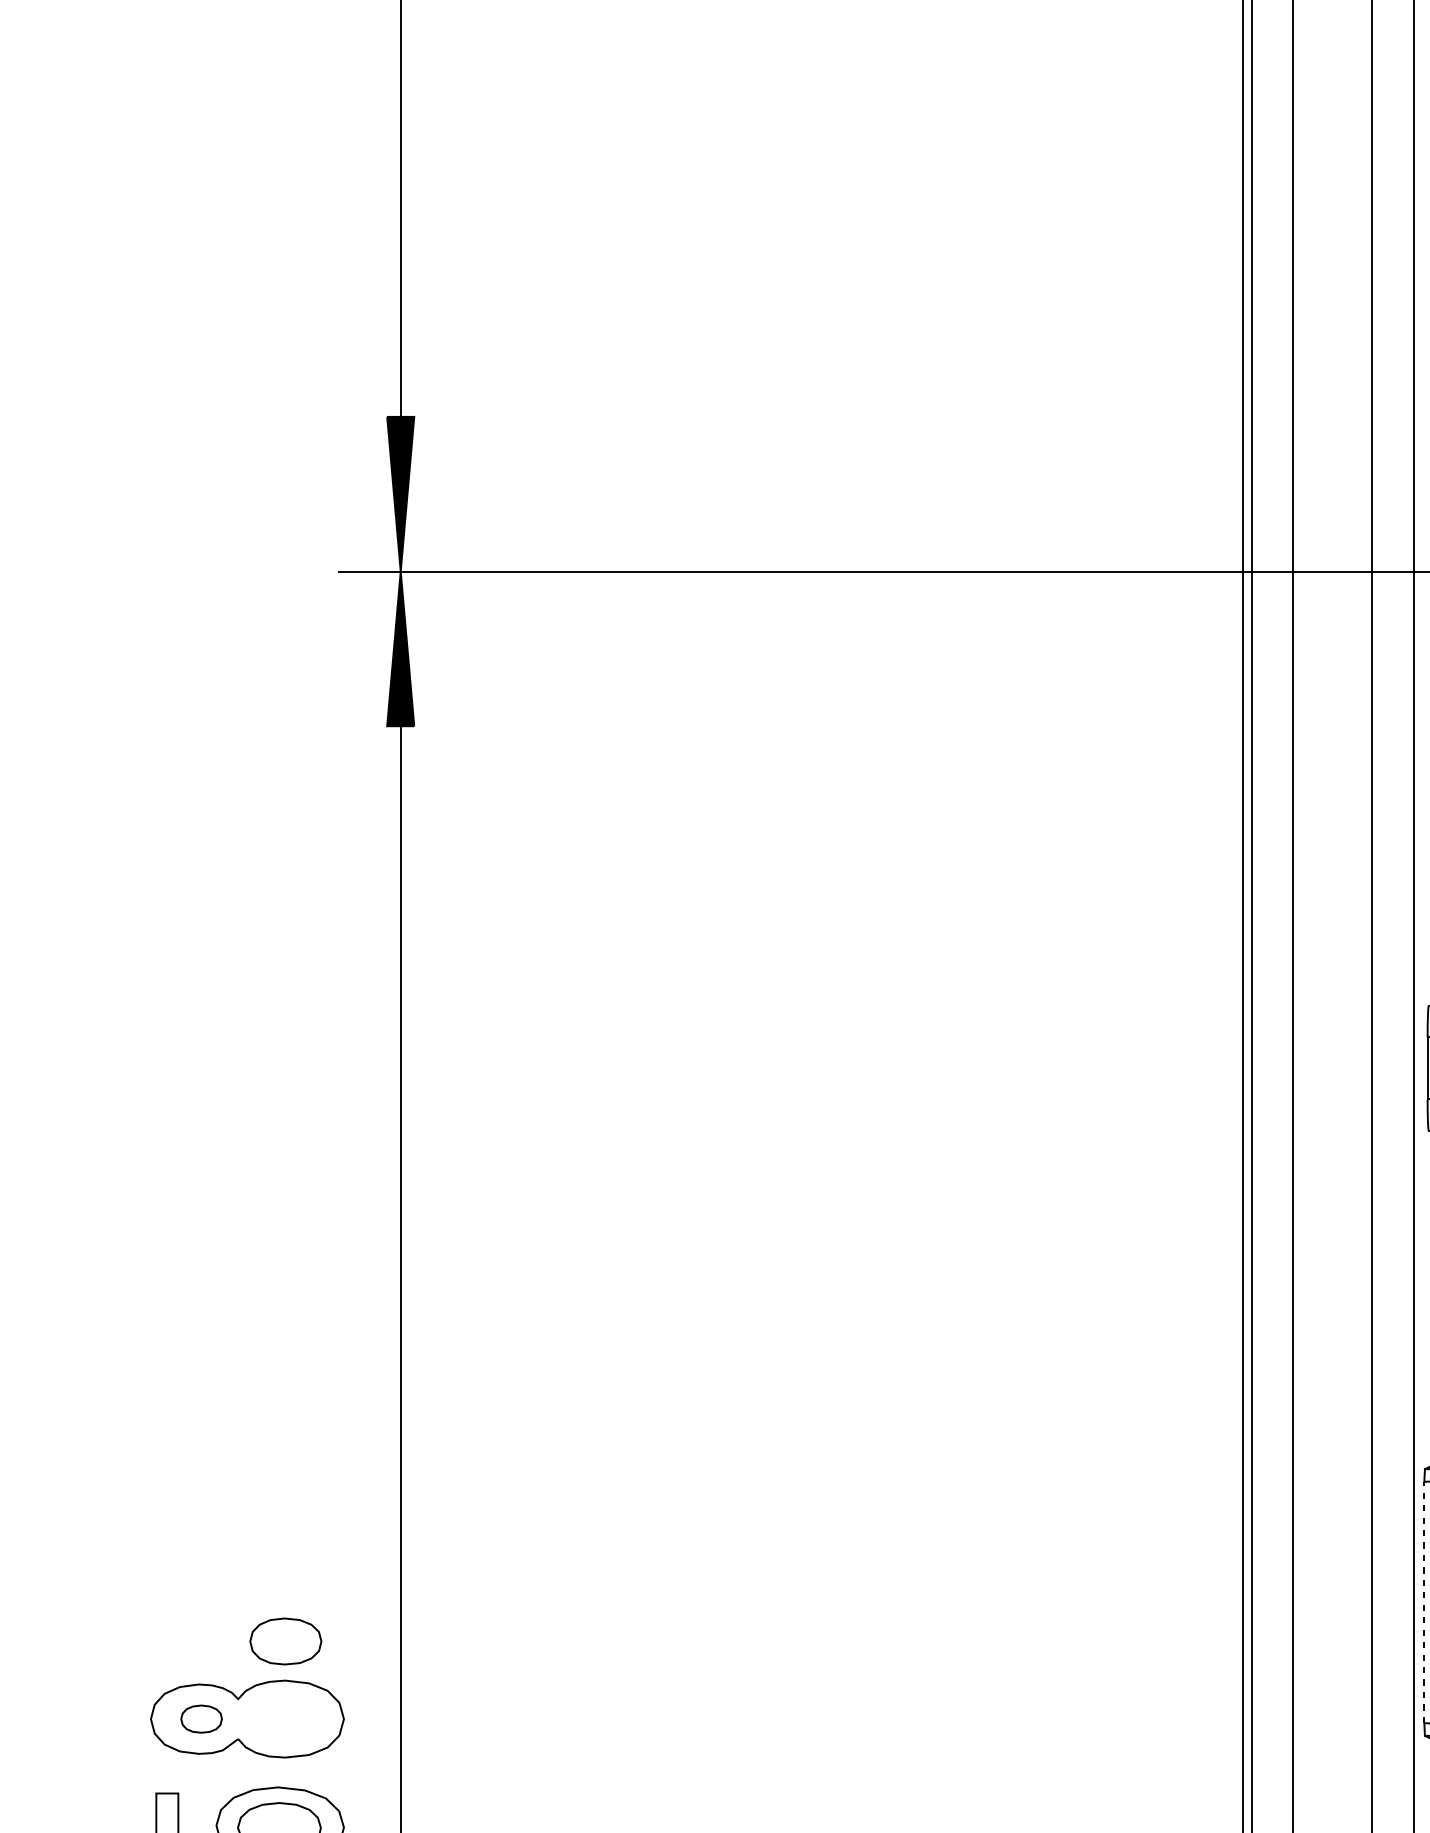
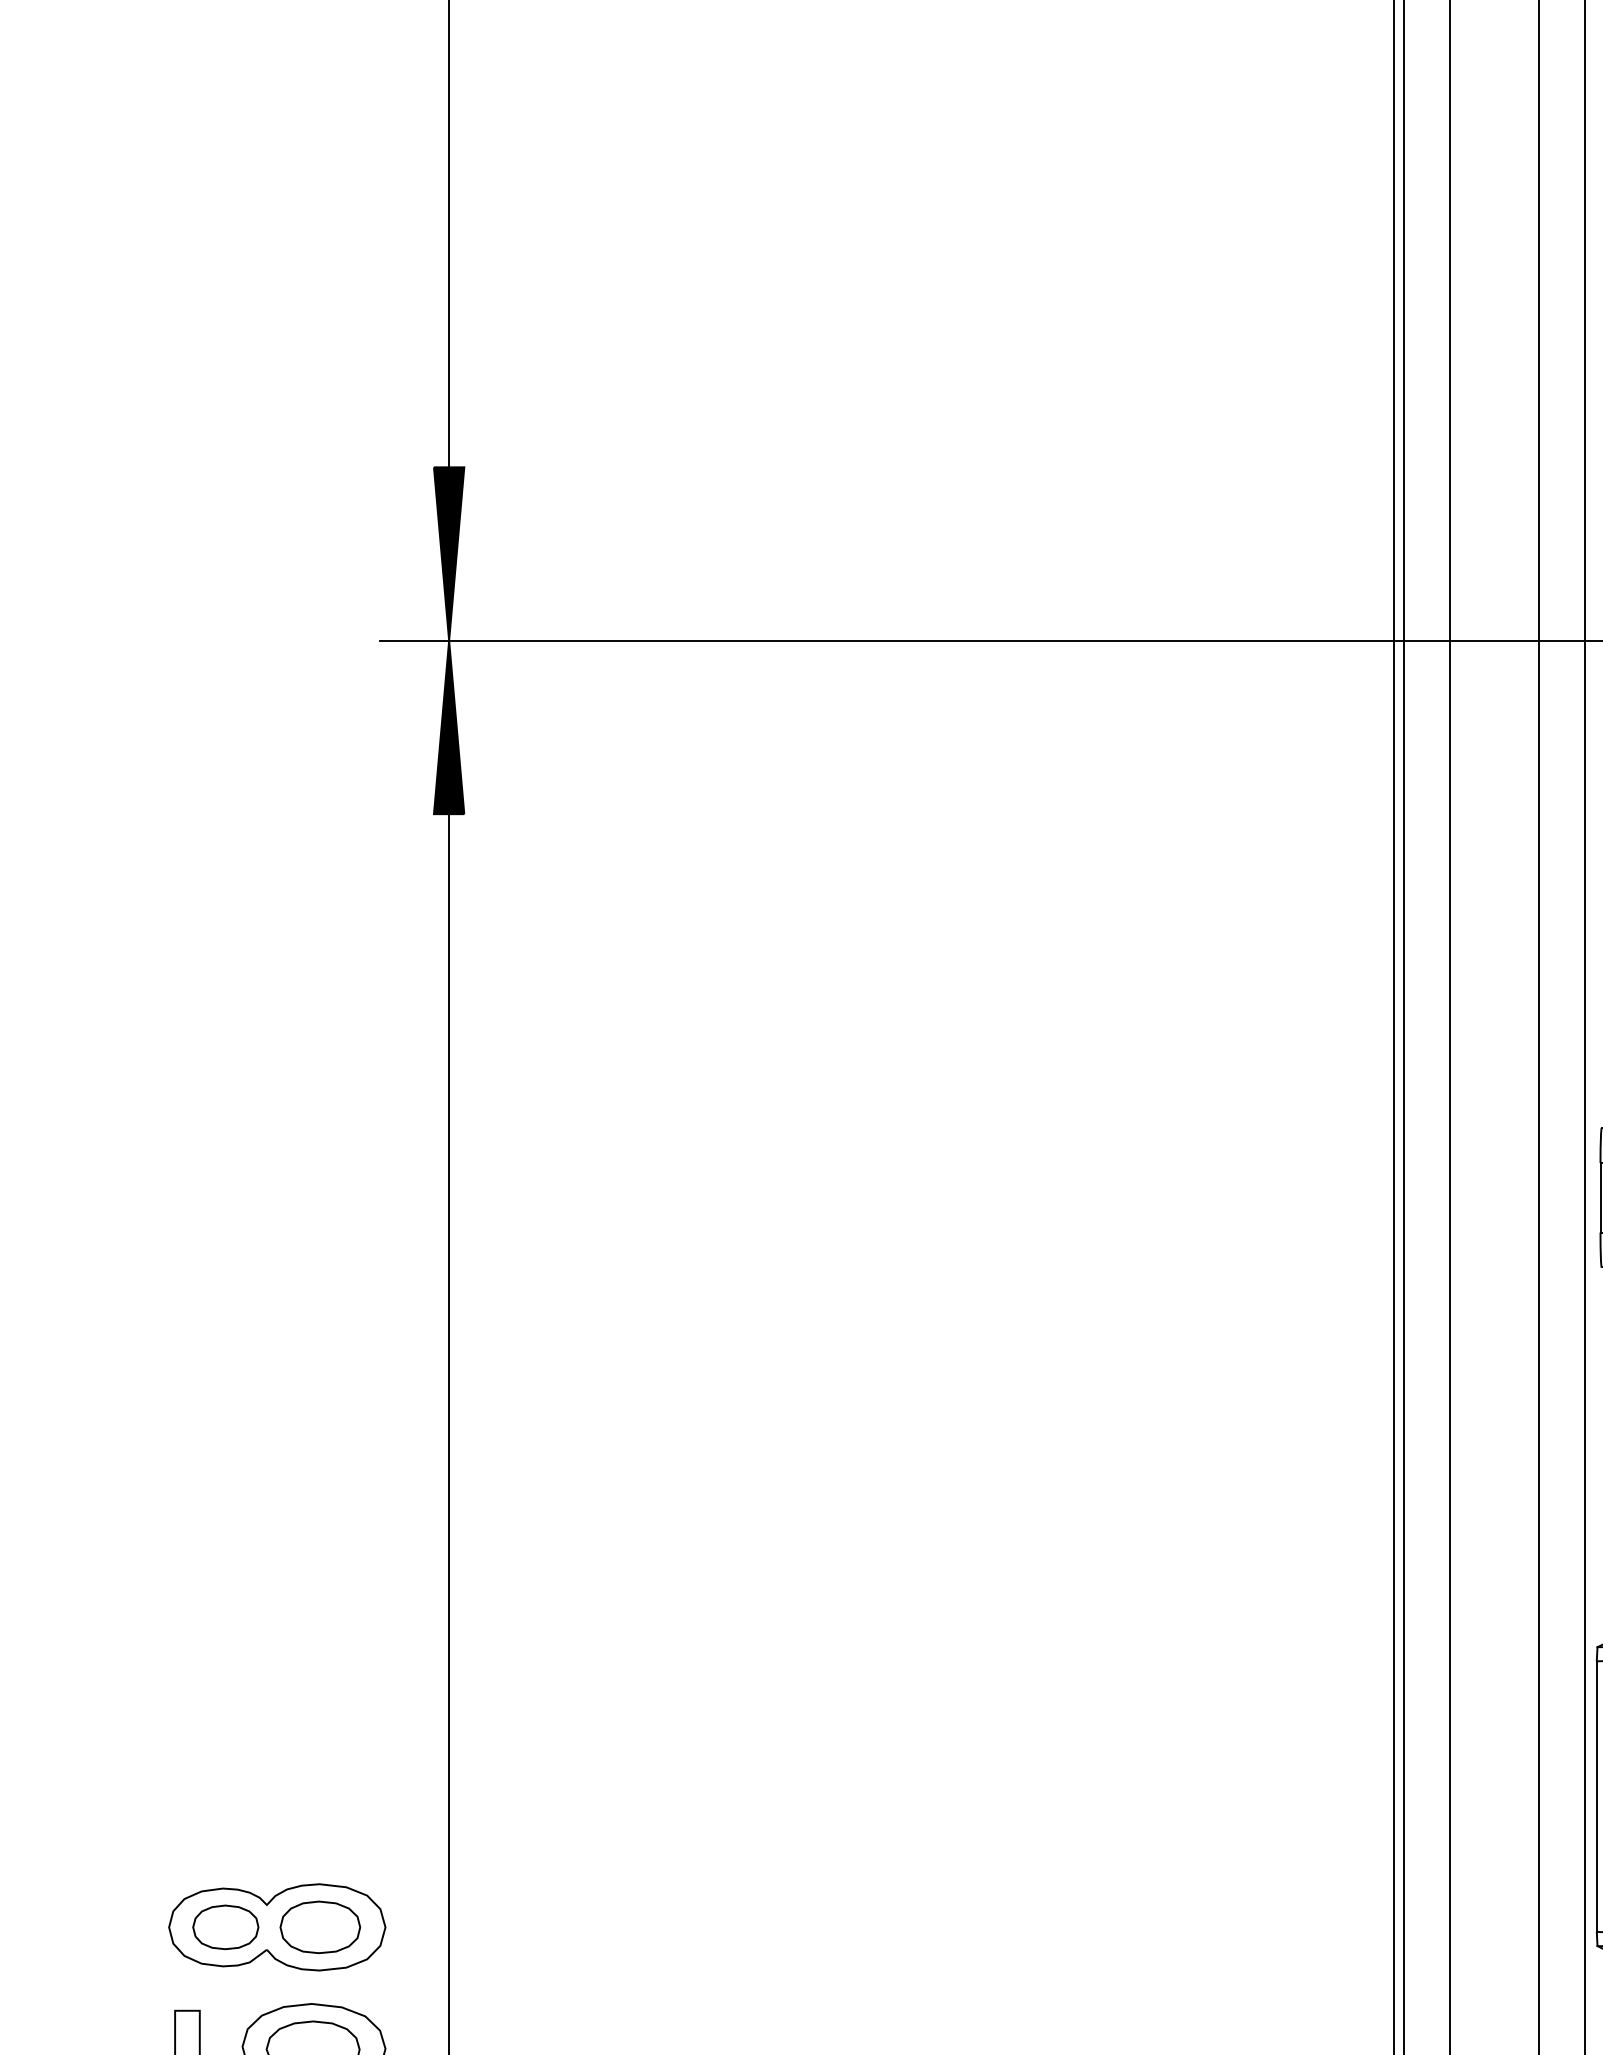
line: (1424, 1602) -> (1596, 1796), dashed -> solid
part: (285, 1640) -> (320, 1926), moved
part: (201, 1719) -> (225, 1927), size x1.43

